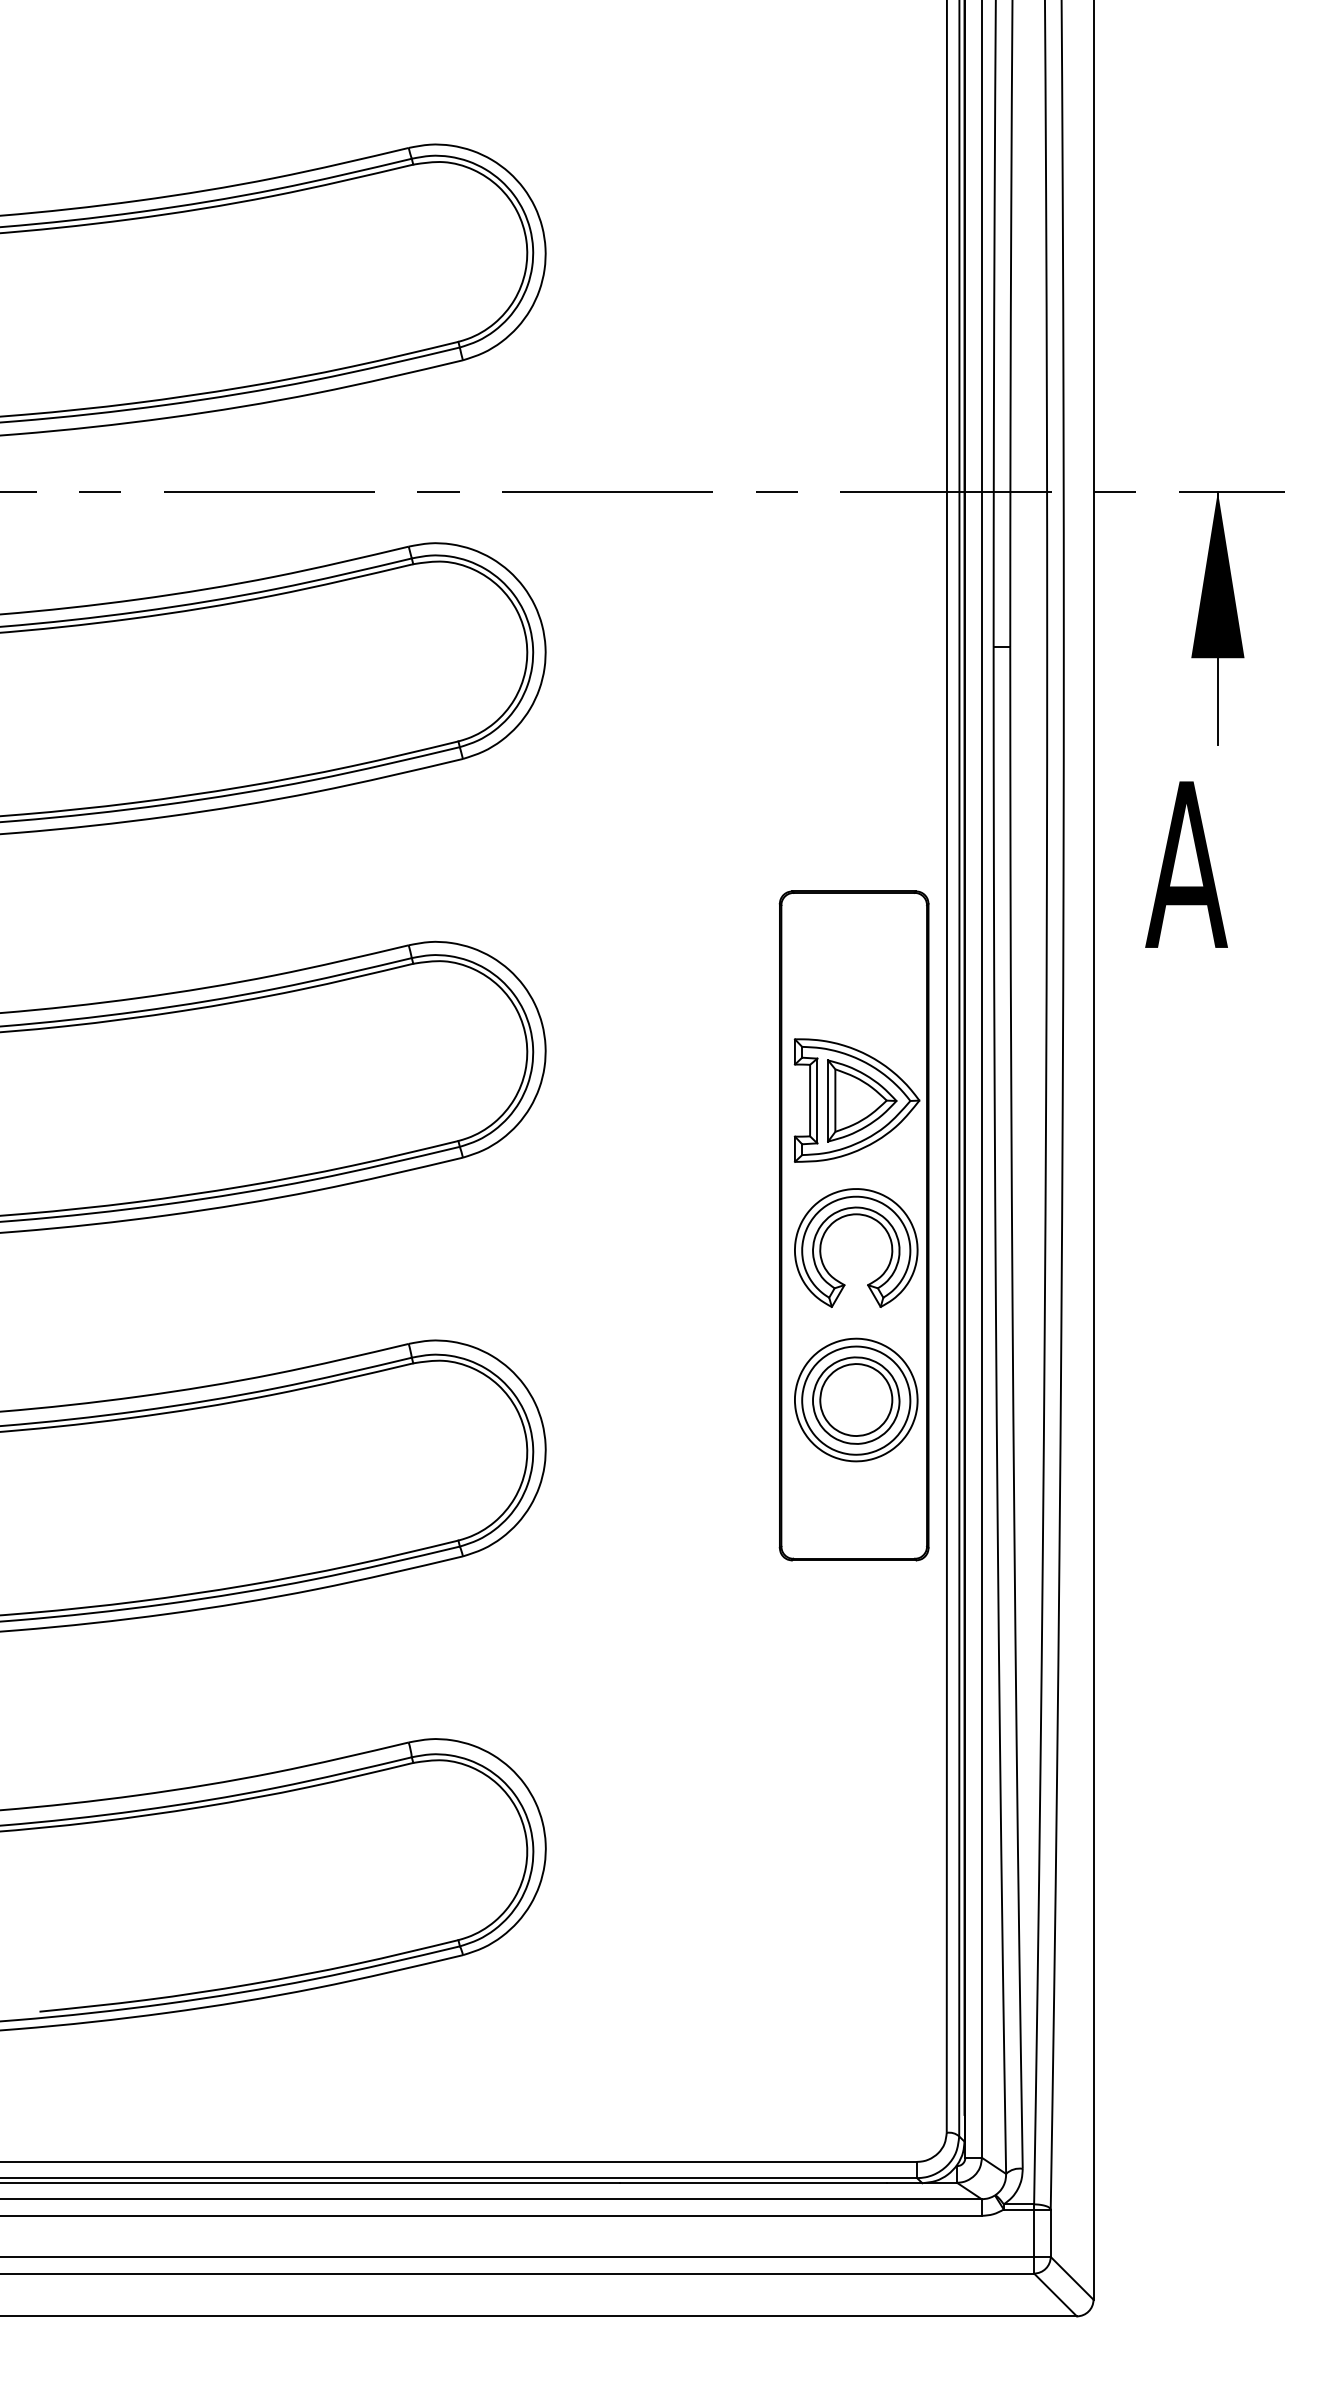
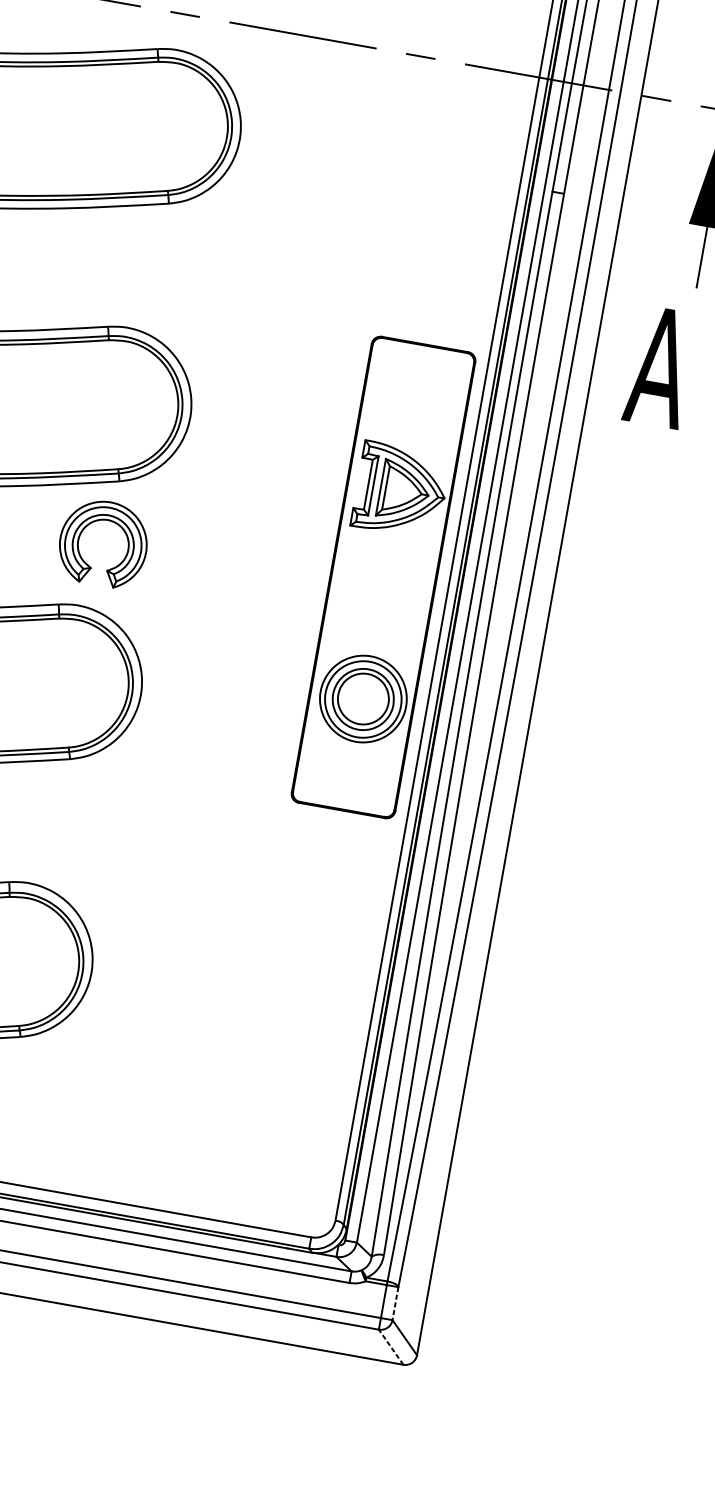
part: (867, 1217) -> (115, 523), moved
line: (1050, 2233) -> (395, 1303), solid -> dashed
line: (1055, 2294) -> (391, 1346), solid -> dashed

